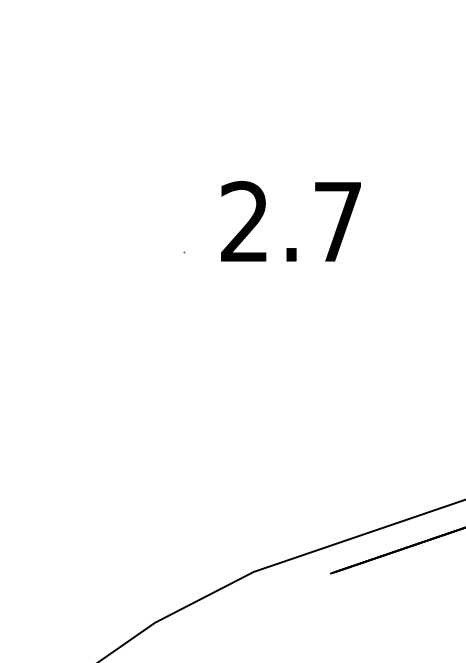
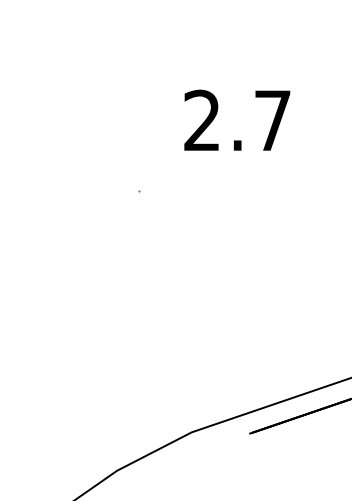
text: (290, 220) -> (236, 119), moved

